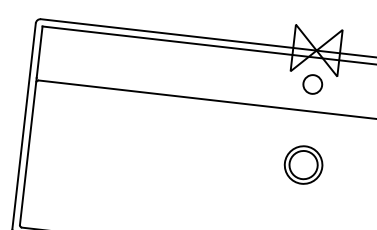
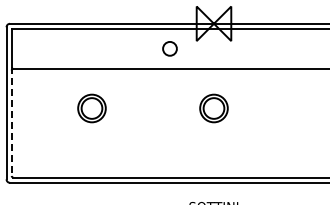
circle: (312, 83) -> (169, 48), moved
part: (138, 146) -> (91, 108), added
line: (27, 151) -> (11, 121), solid -> dashed

